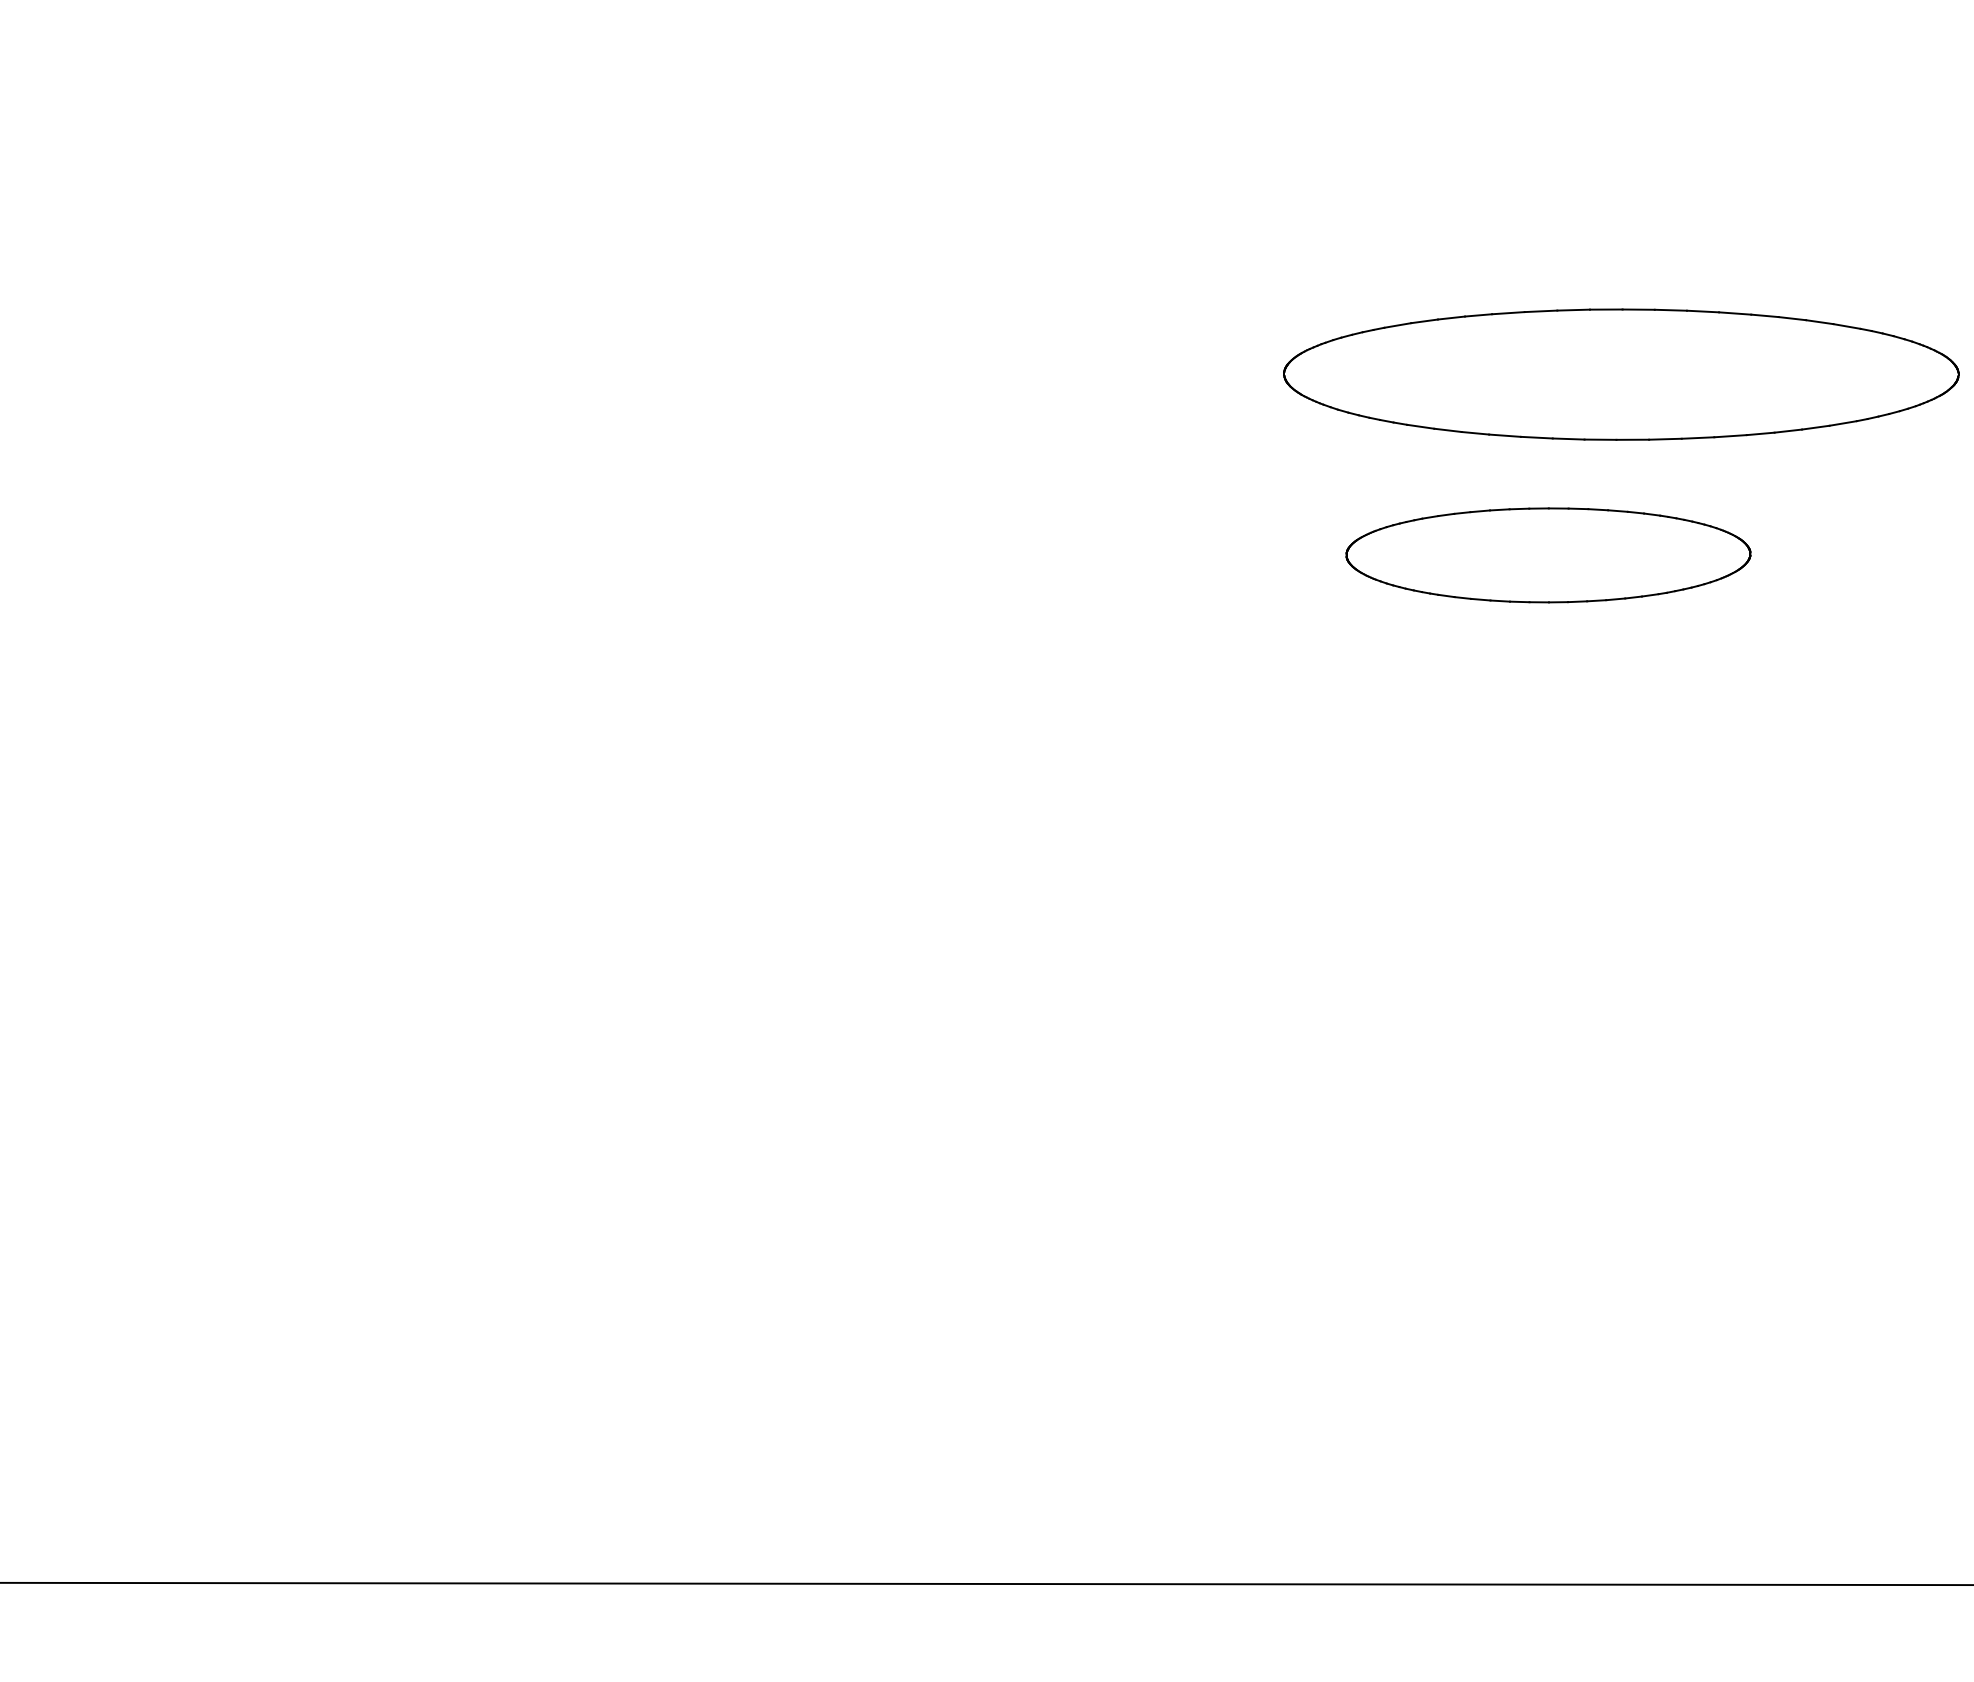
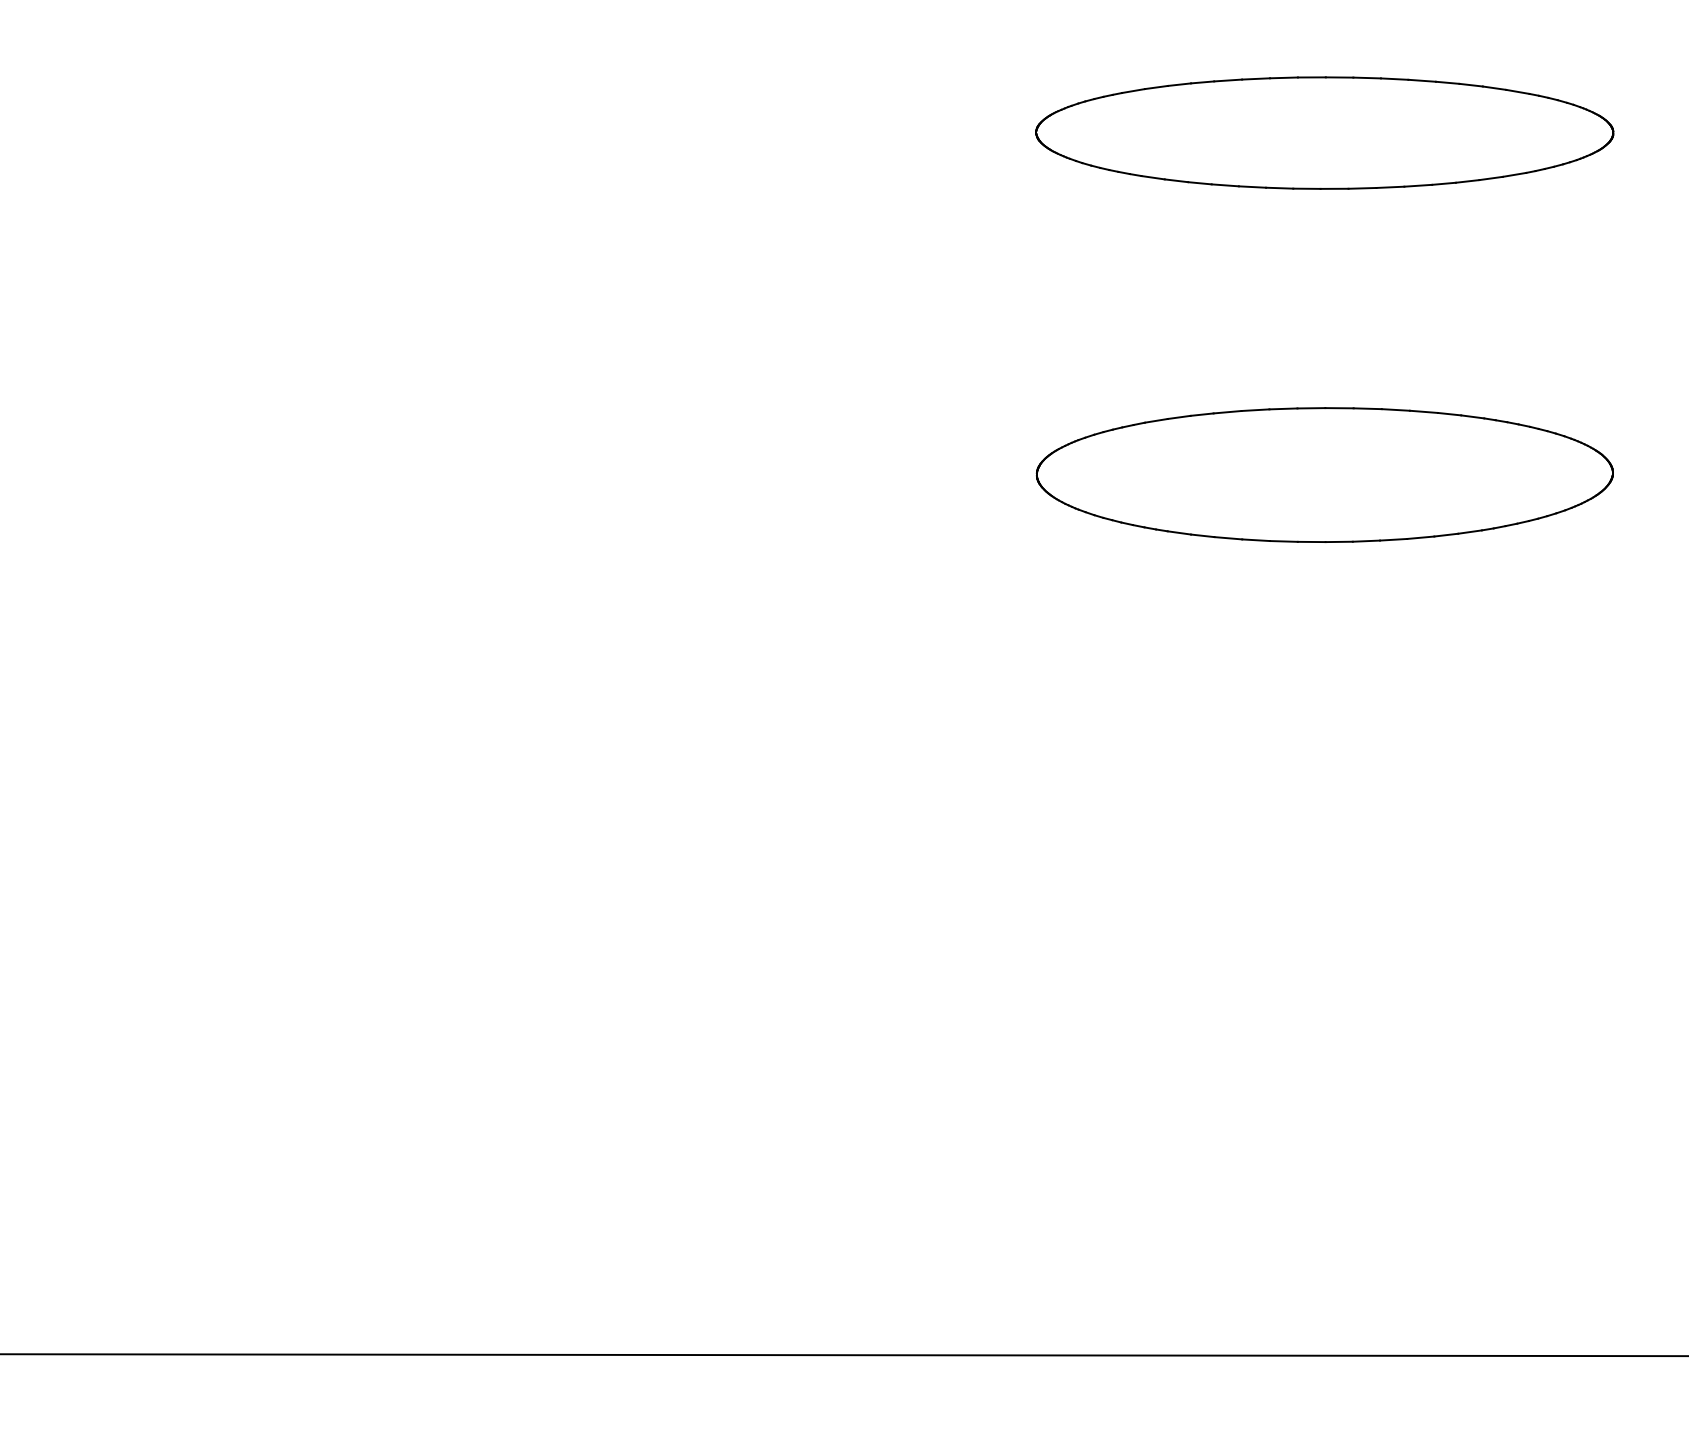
part: (1621, 374) -> (1324, 132), moved
part: (1548, 555) -> (1324, 475), size x1.67

